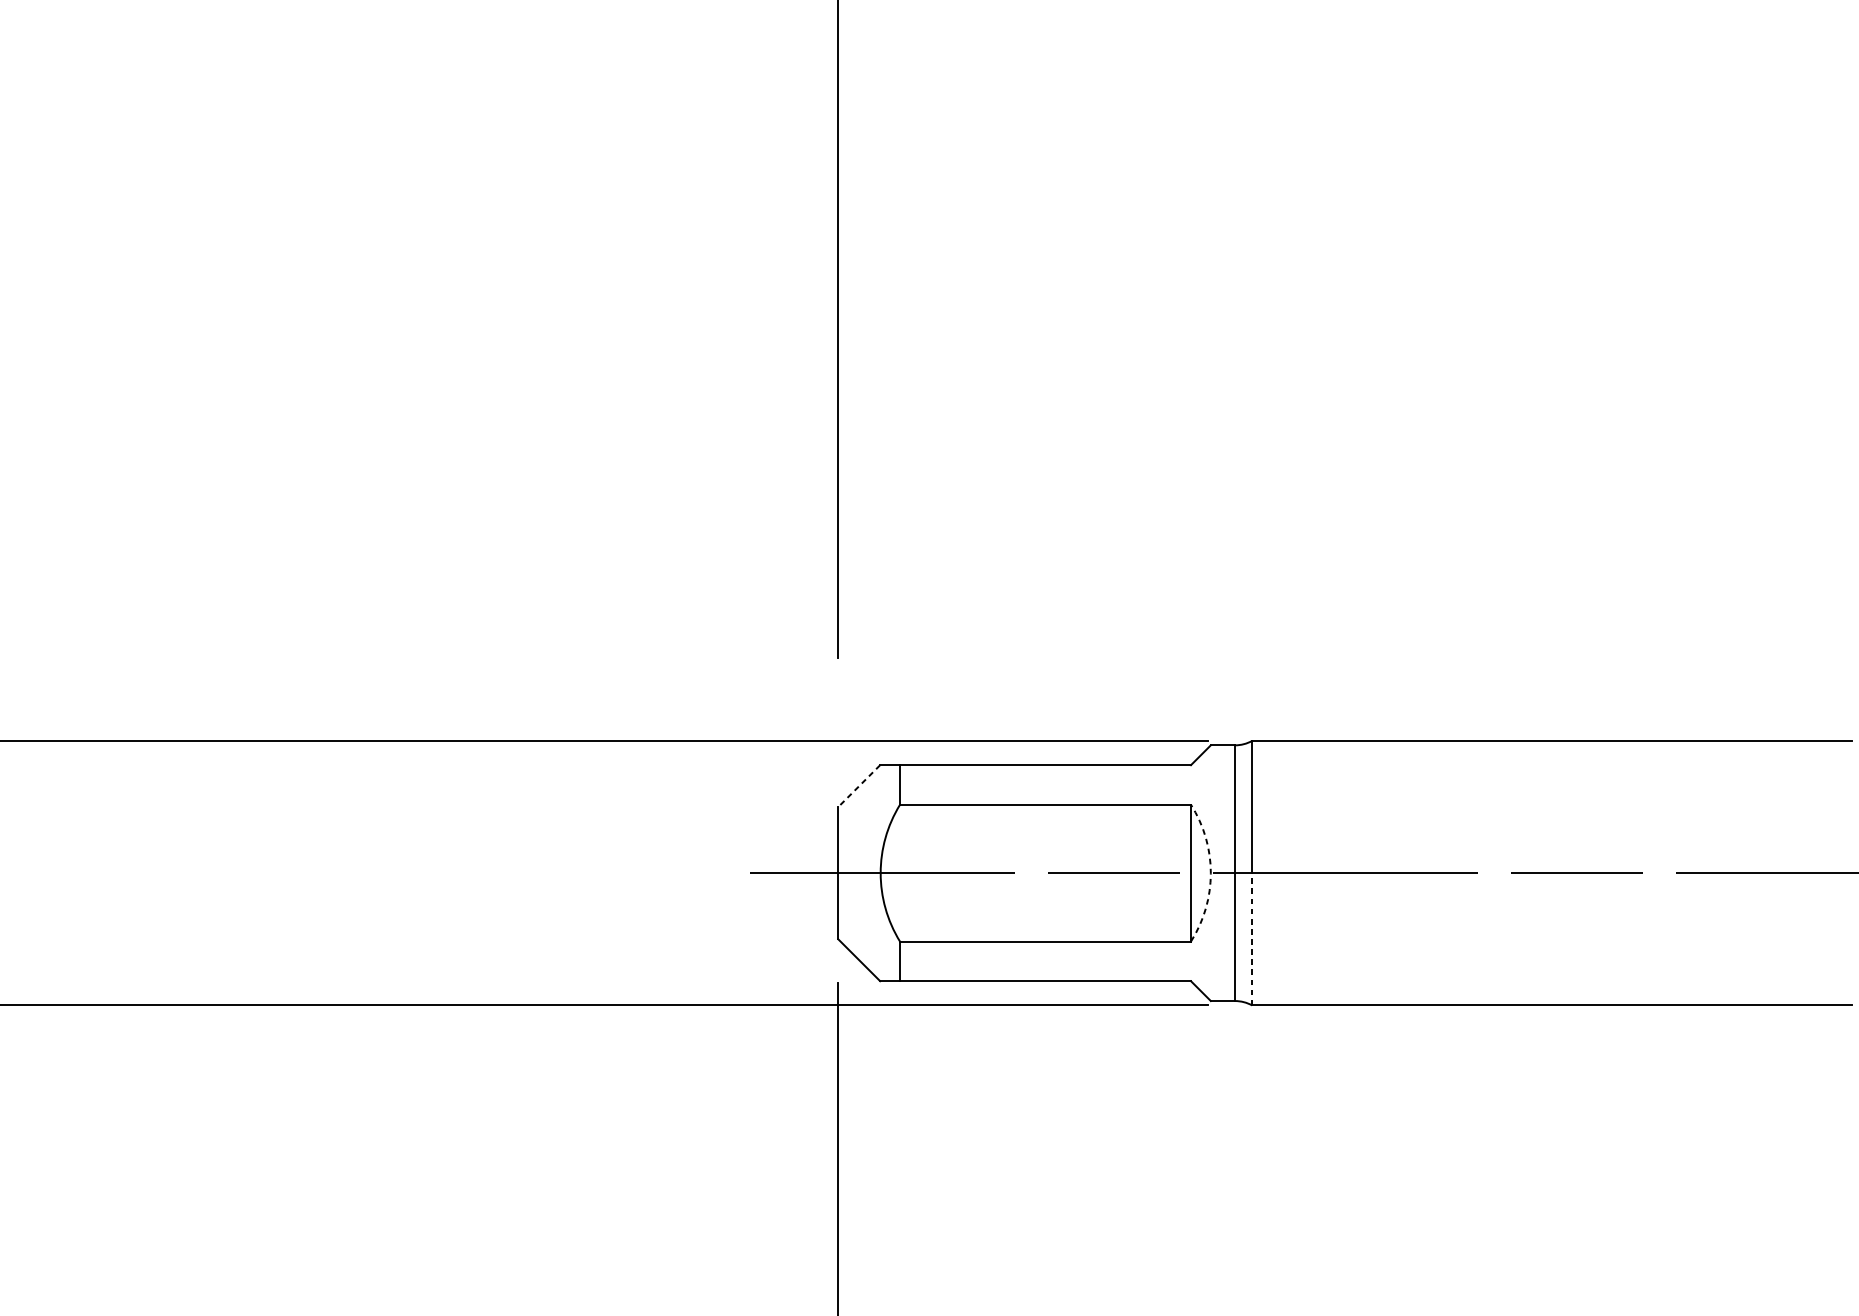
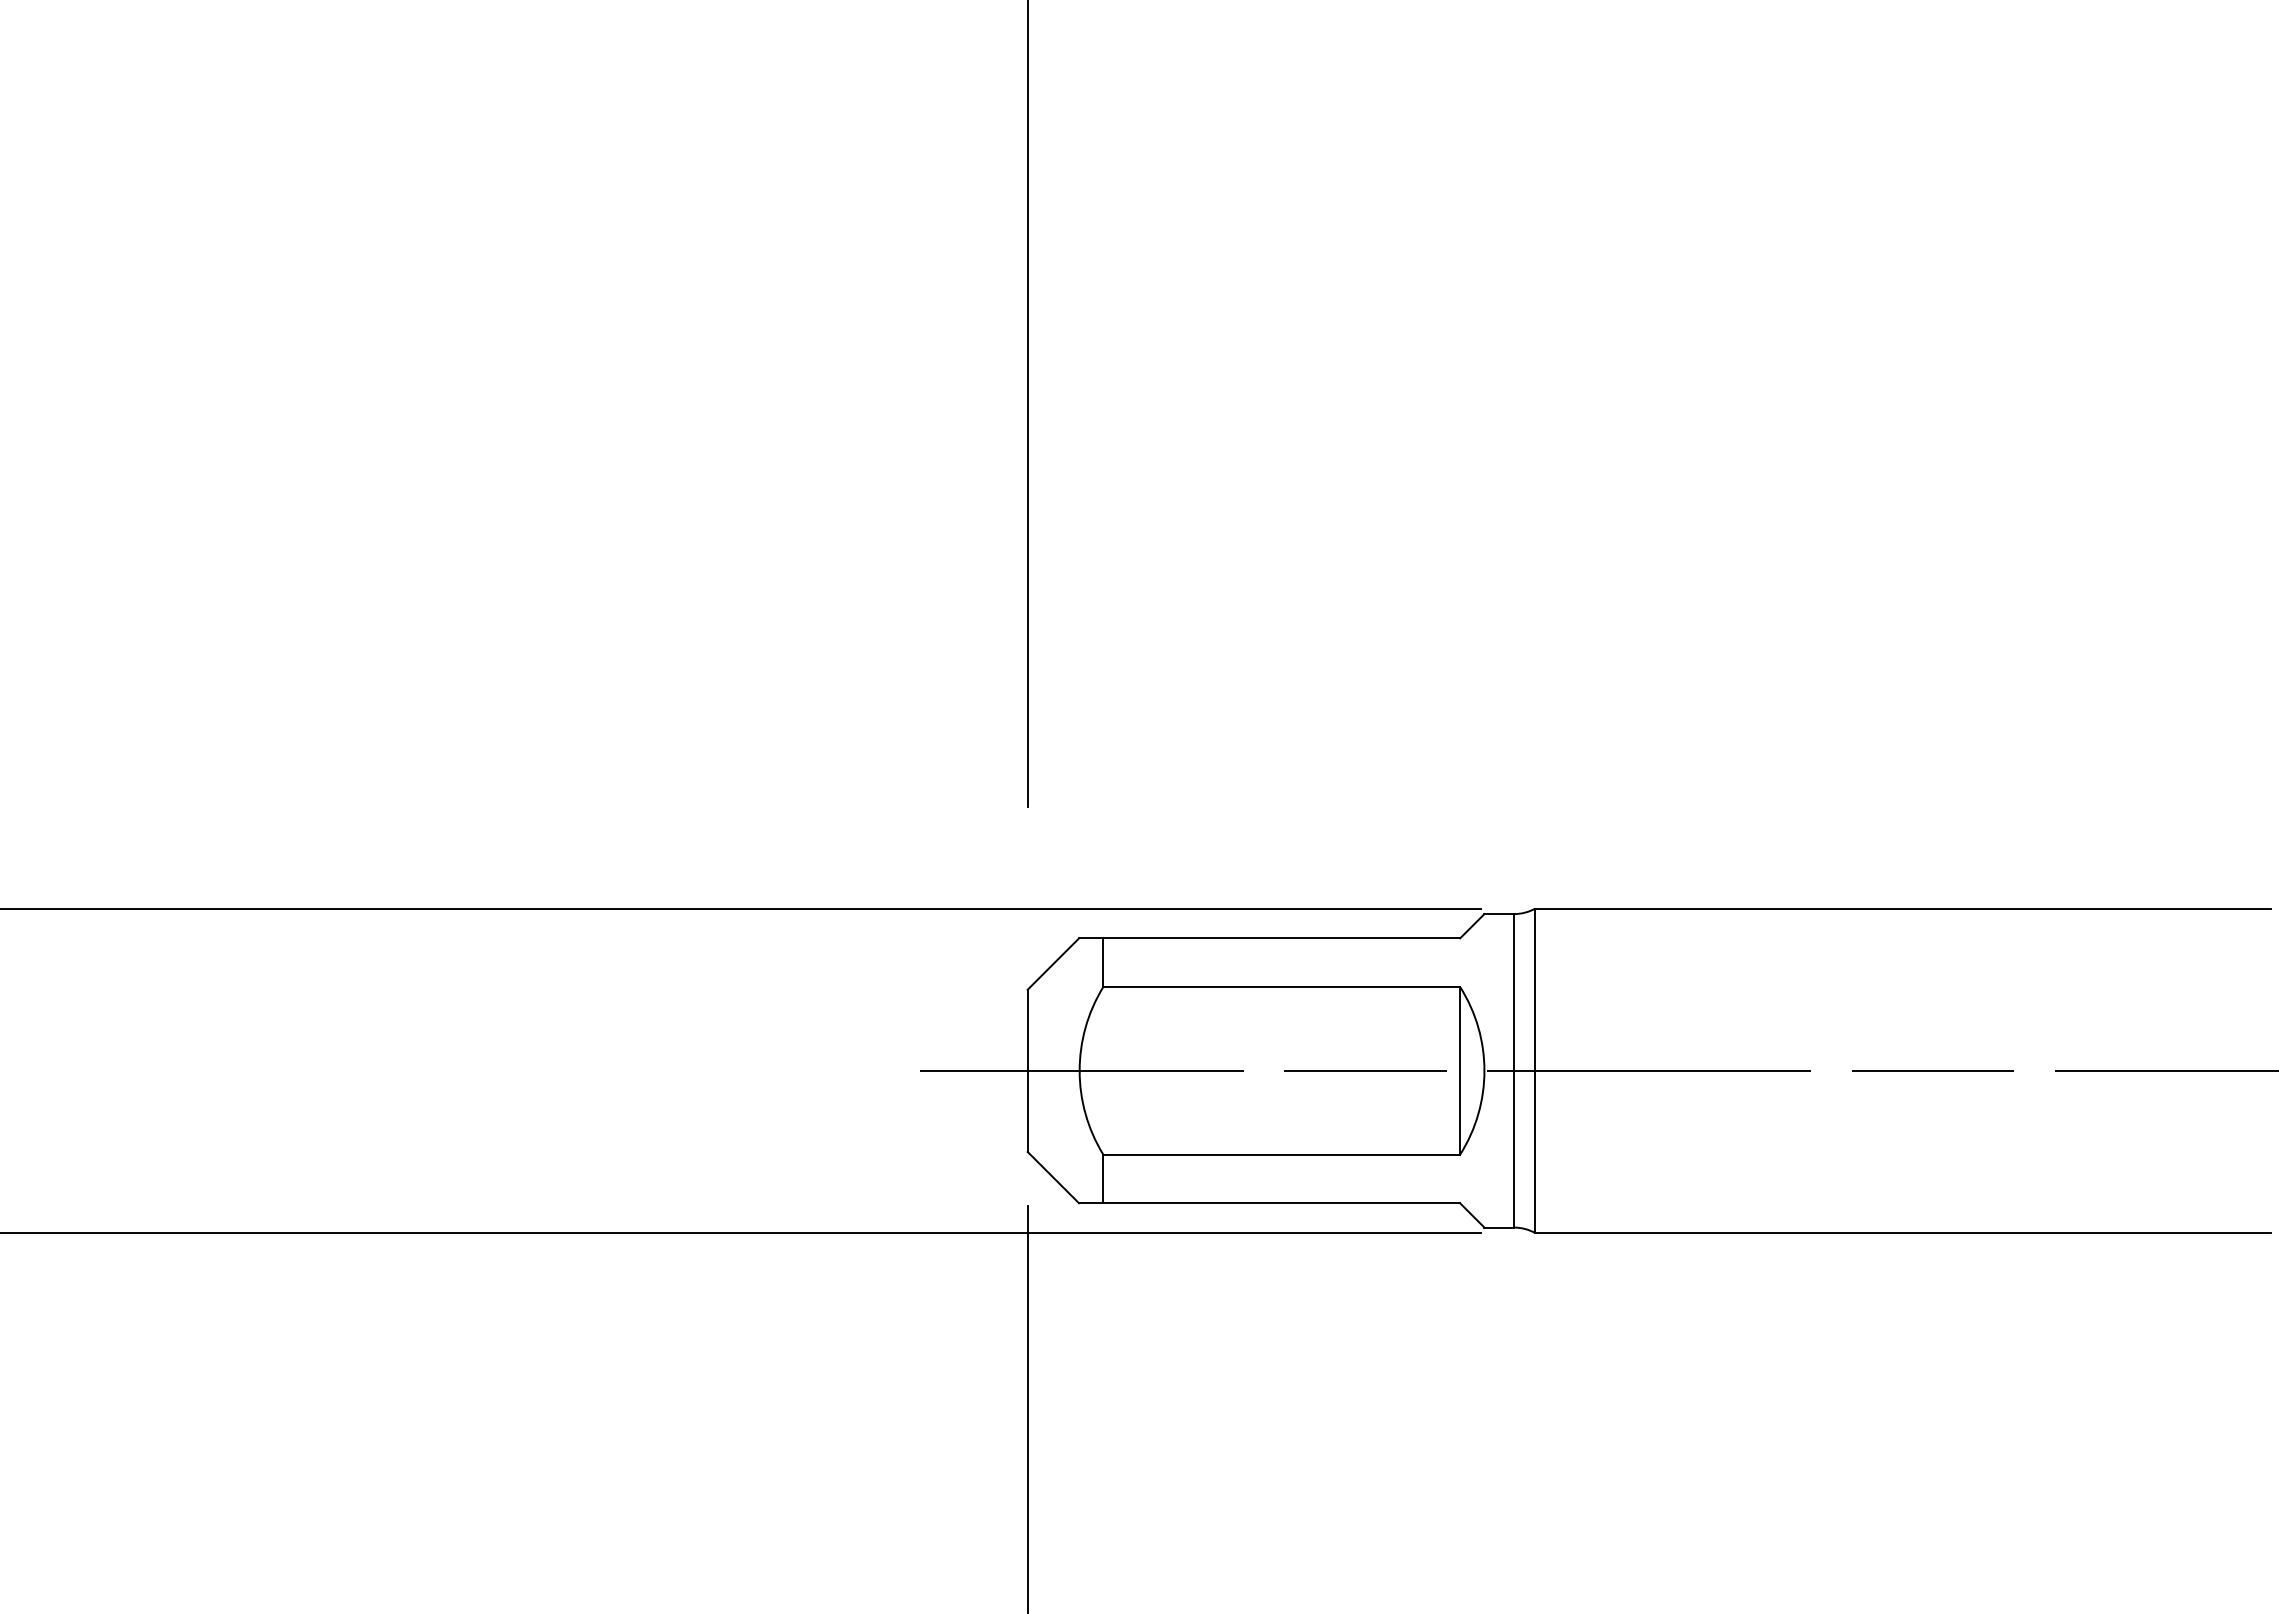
line: (859, 786) -> (1053, 964), dashed -> solid
arc: (1210, 872) -> (1484, 1070), dashed -> solid
line: (1252, 938) -> (1535, 1151), dashed -> solid

